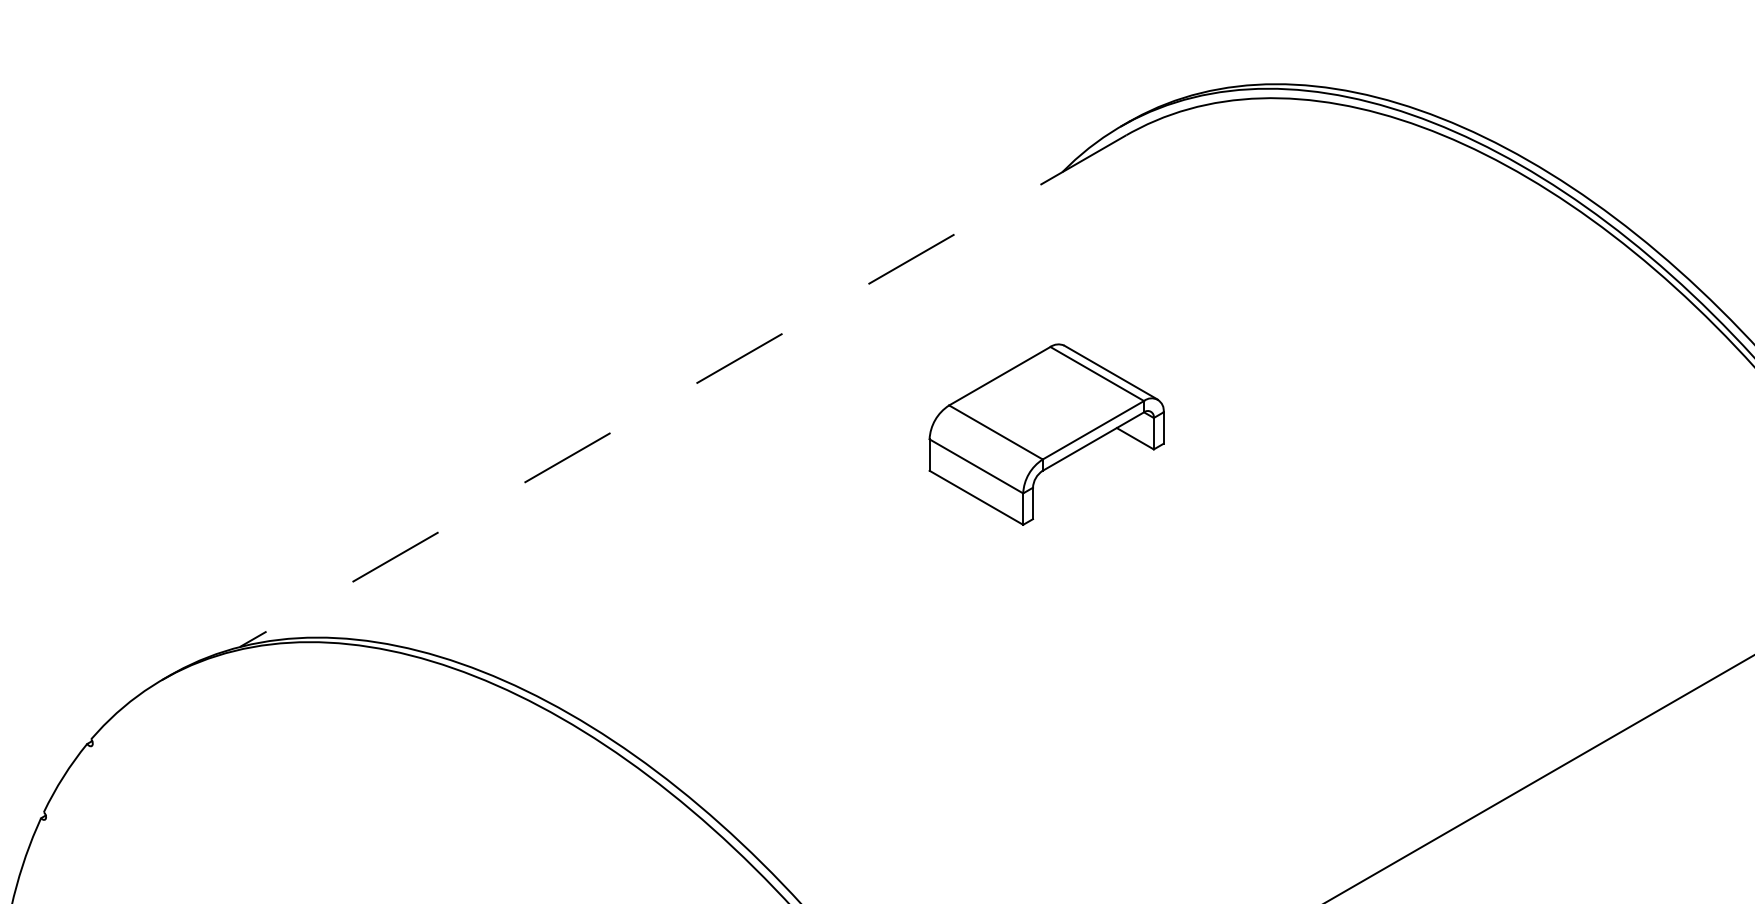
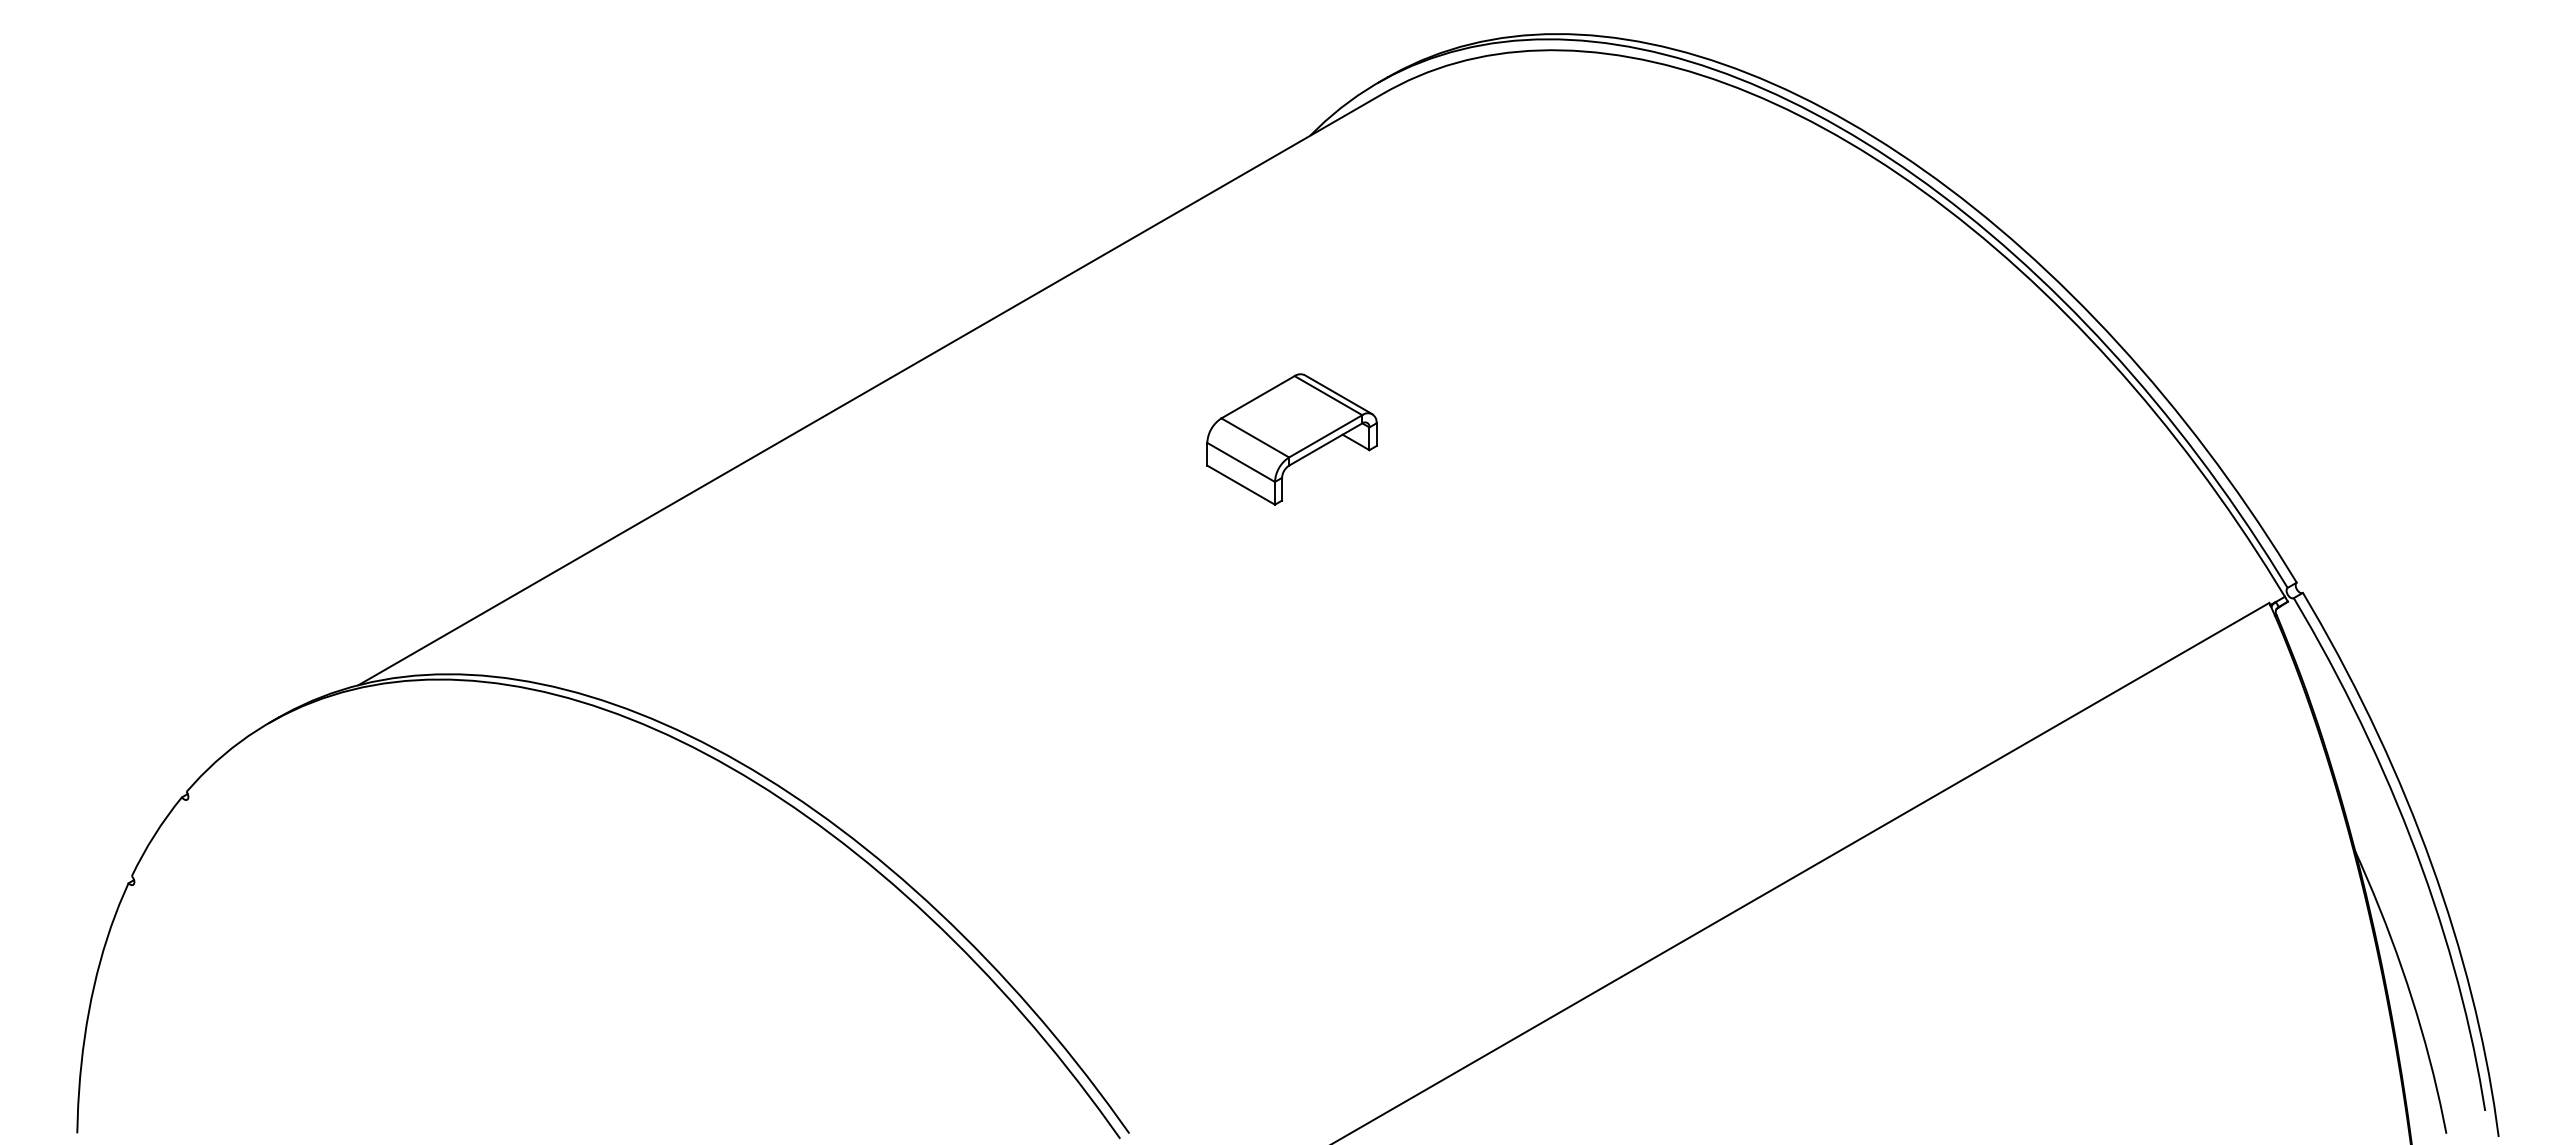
line: (682, 391) -> (870, 389), dashed -> solid
part: (1046, 434) -> (1291, 439), size x0.62

